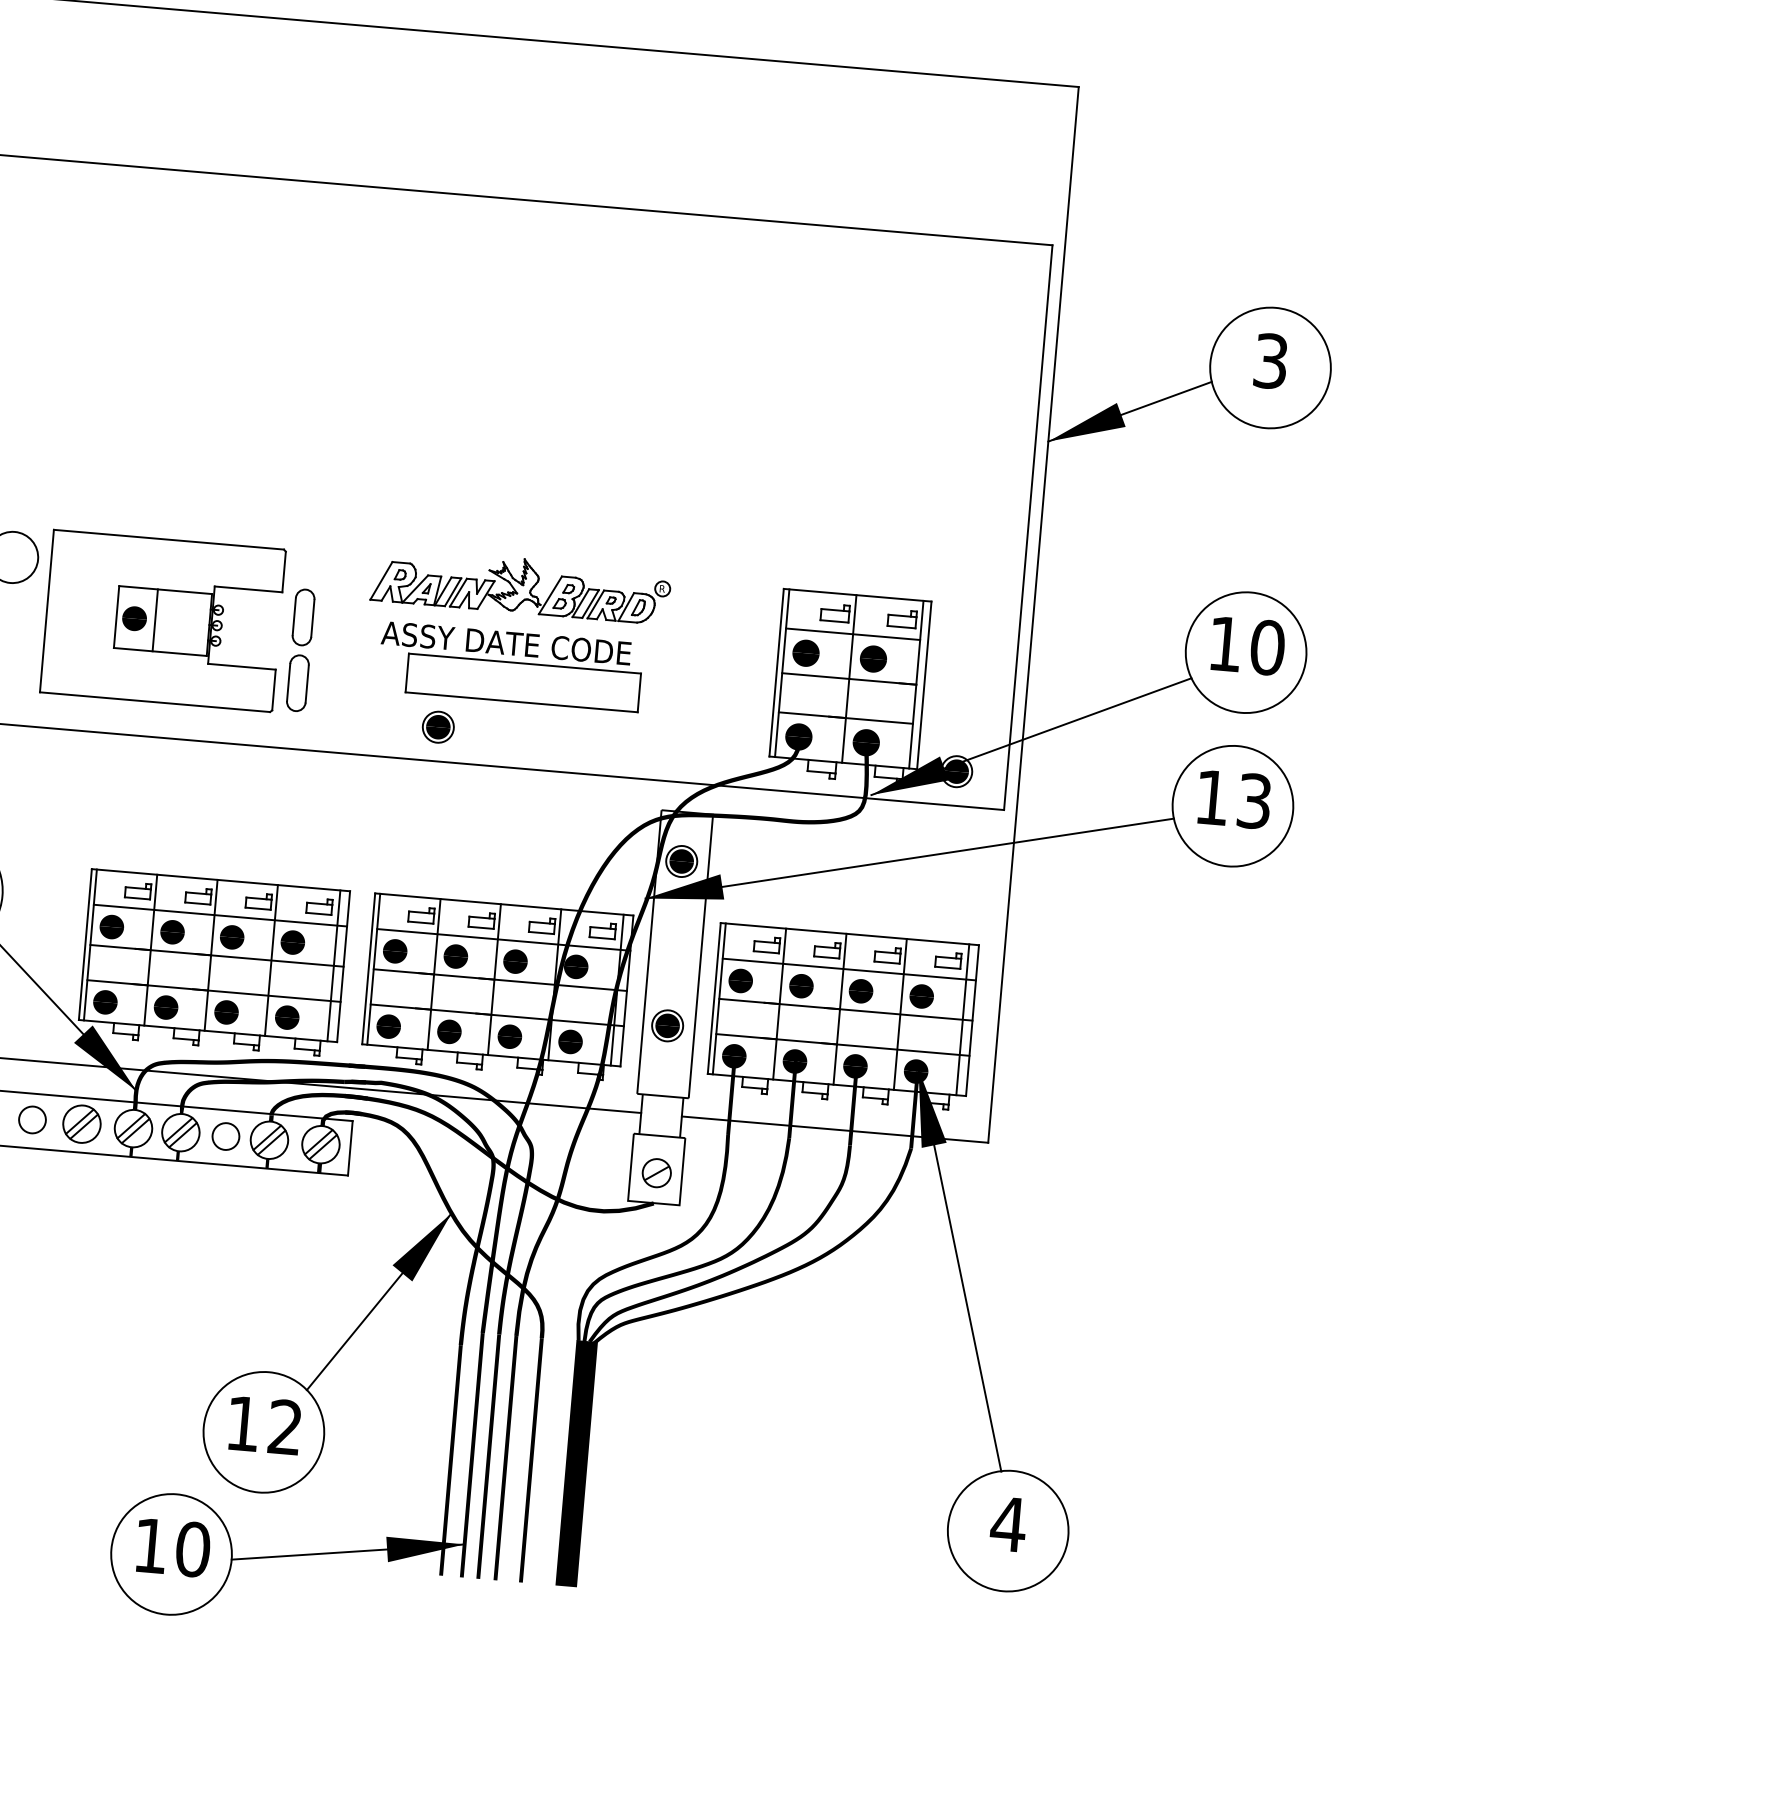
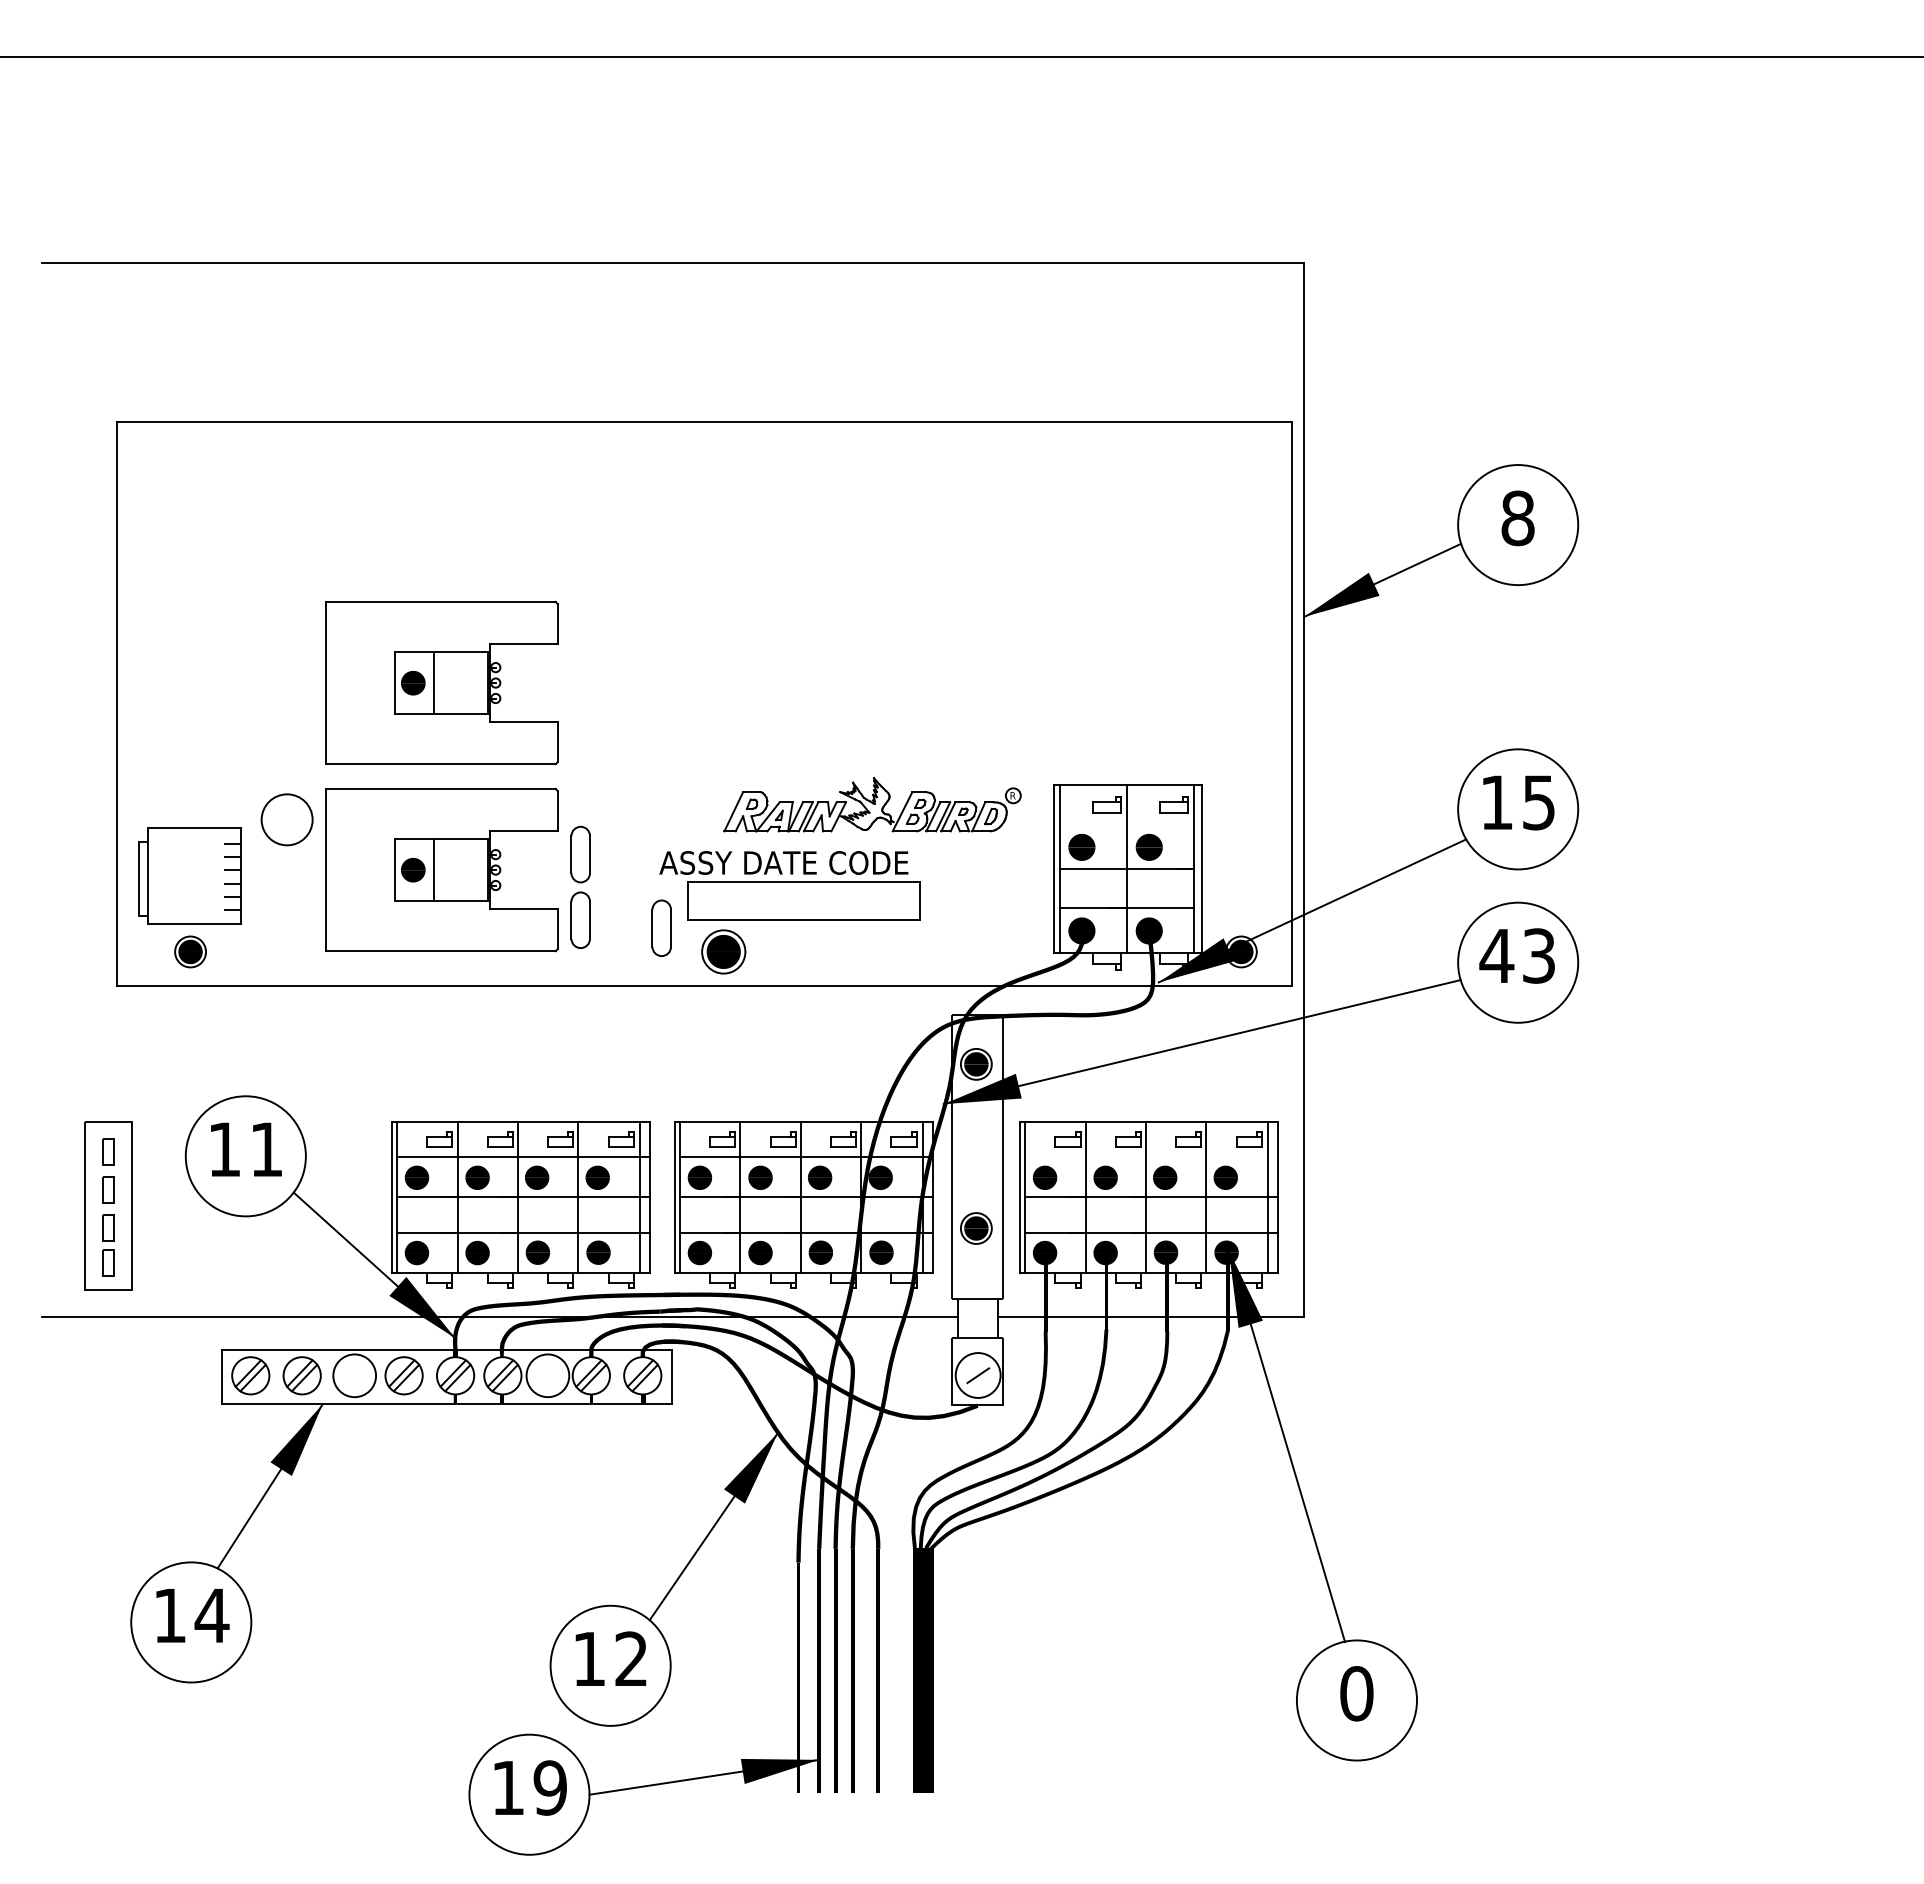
text: (1270, 361) -> (1517, 518), 3 -> 8
part: (178, 433) -> (441, 682), added
part: (520, 585) -> (872, 804), moved
line: (852, 634) -> (1126, 824), removed
text: (1267, 647) -> (1538, 802), 10 -> 15
part: (378, 697) -> (661, 927), added
part: (438, 726) -> (723, 951), size x1.4
text: (1211, 797) -> (1496, 955), 13 -> 43
line: (849, 969) -> (1151, 1157), removed
circle: (32, 1119) -> (354, 1375), size x1.6
circle: (225, 1136) -> (547, 1375), size x1.6
circle: (657, 1173) -> (978, 1375), size x1.6
text: (1008, 1524) -> (1356, 1693), 4 -> 0
text: (193, 1549) -> (550, 1787), 10 -> 19

